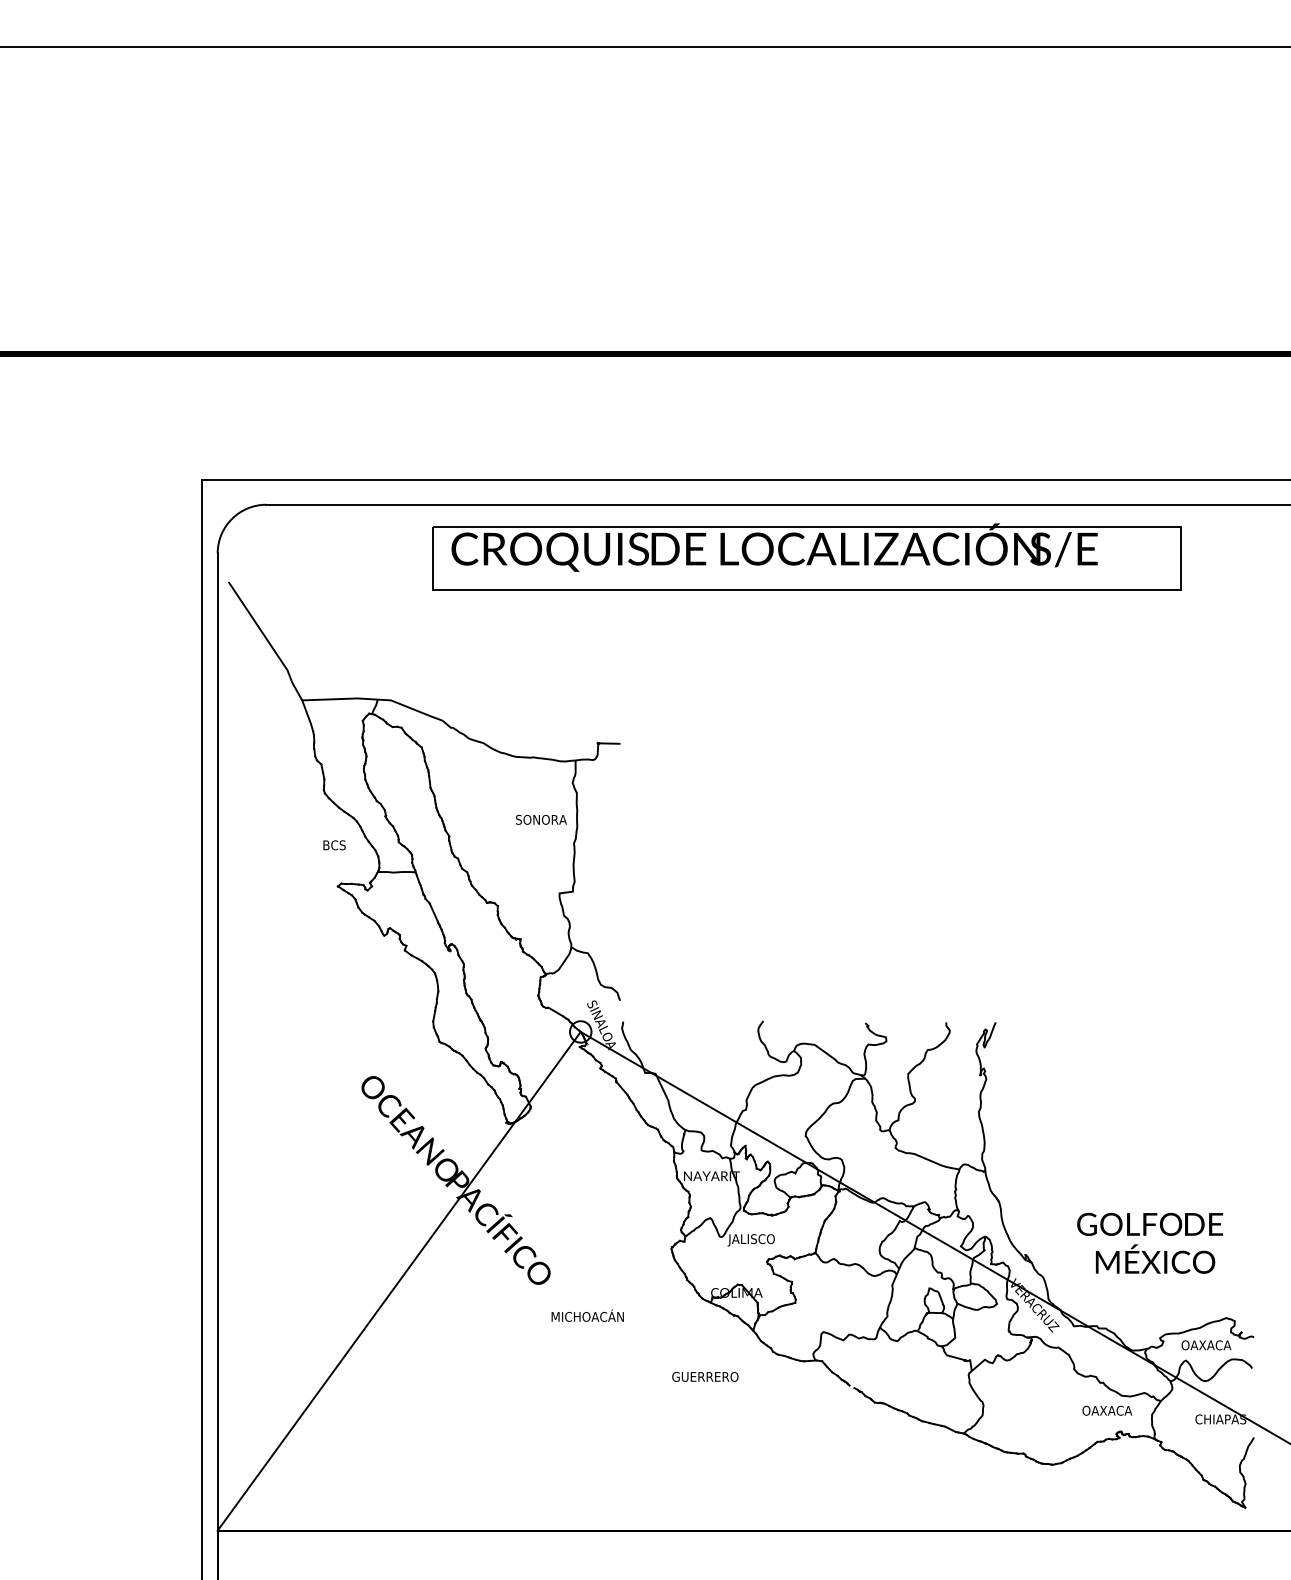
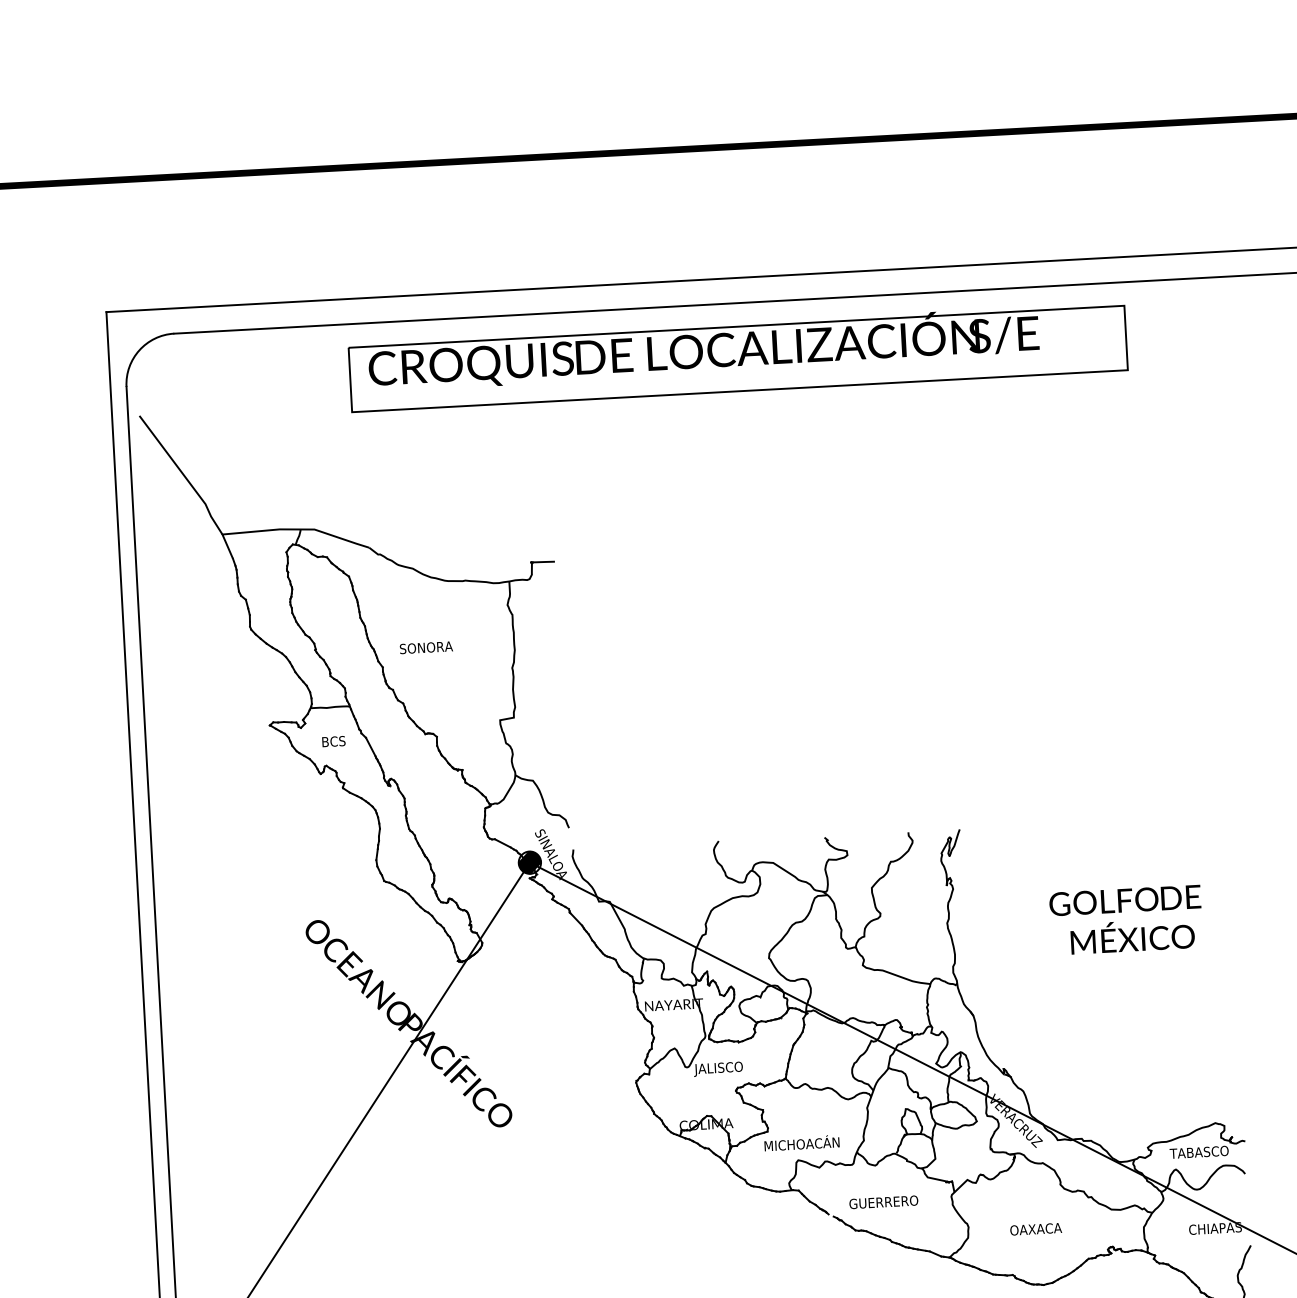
text: (541, 819) -> (426, 647), moved
text: (334, 845) -> (333, 741), moved
hatch: (580, 1031) -> (529, 862), added
text: (1150, 1242) -> (1126, 919), moved
text: (587, 1315) -> (801, 1142), moved
text: (1209, 1345) -> (1199, 1152), OAXACA -> TABASCO
text: (705, 1376) -> (883, 1201), moved
text: (1107, 1410) -> (1036, 1228), moved

